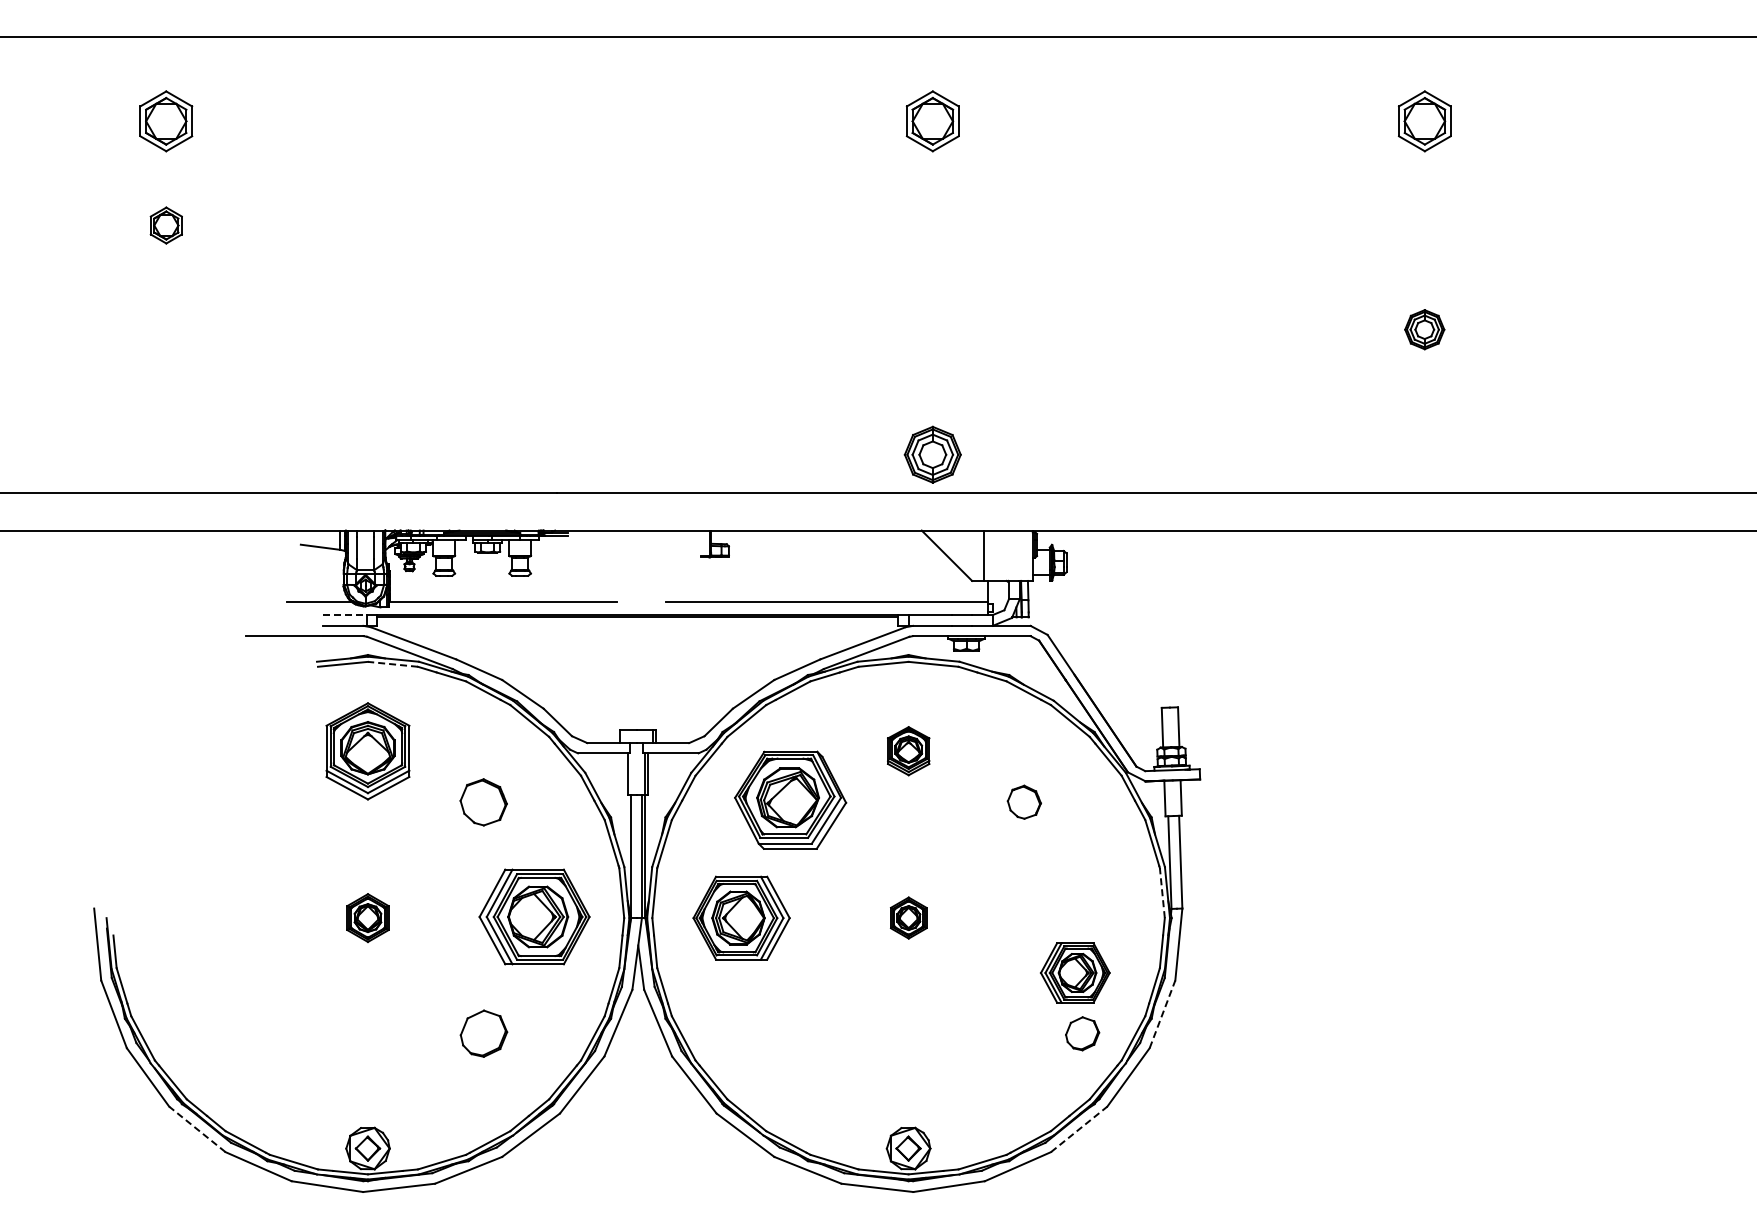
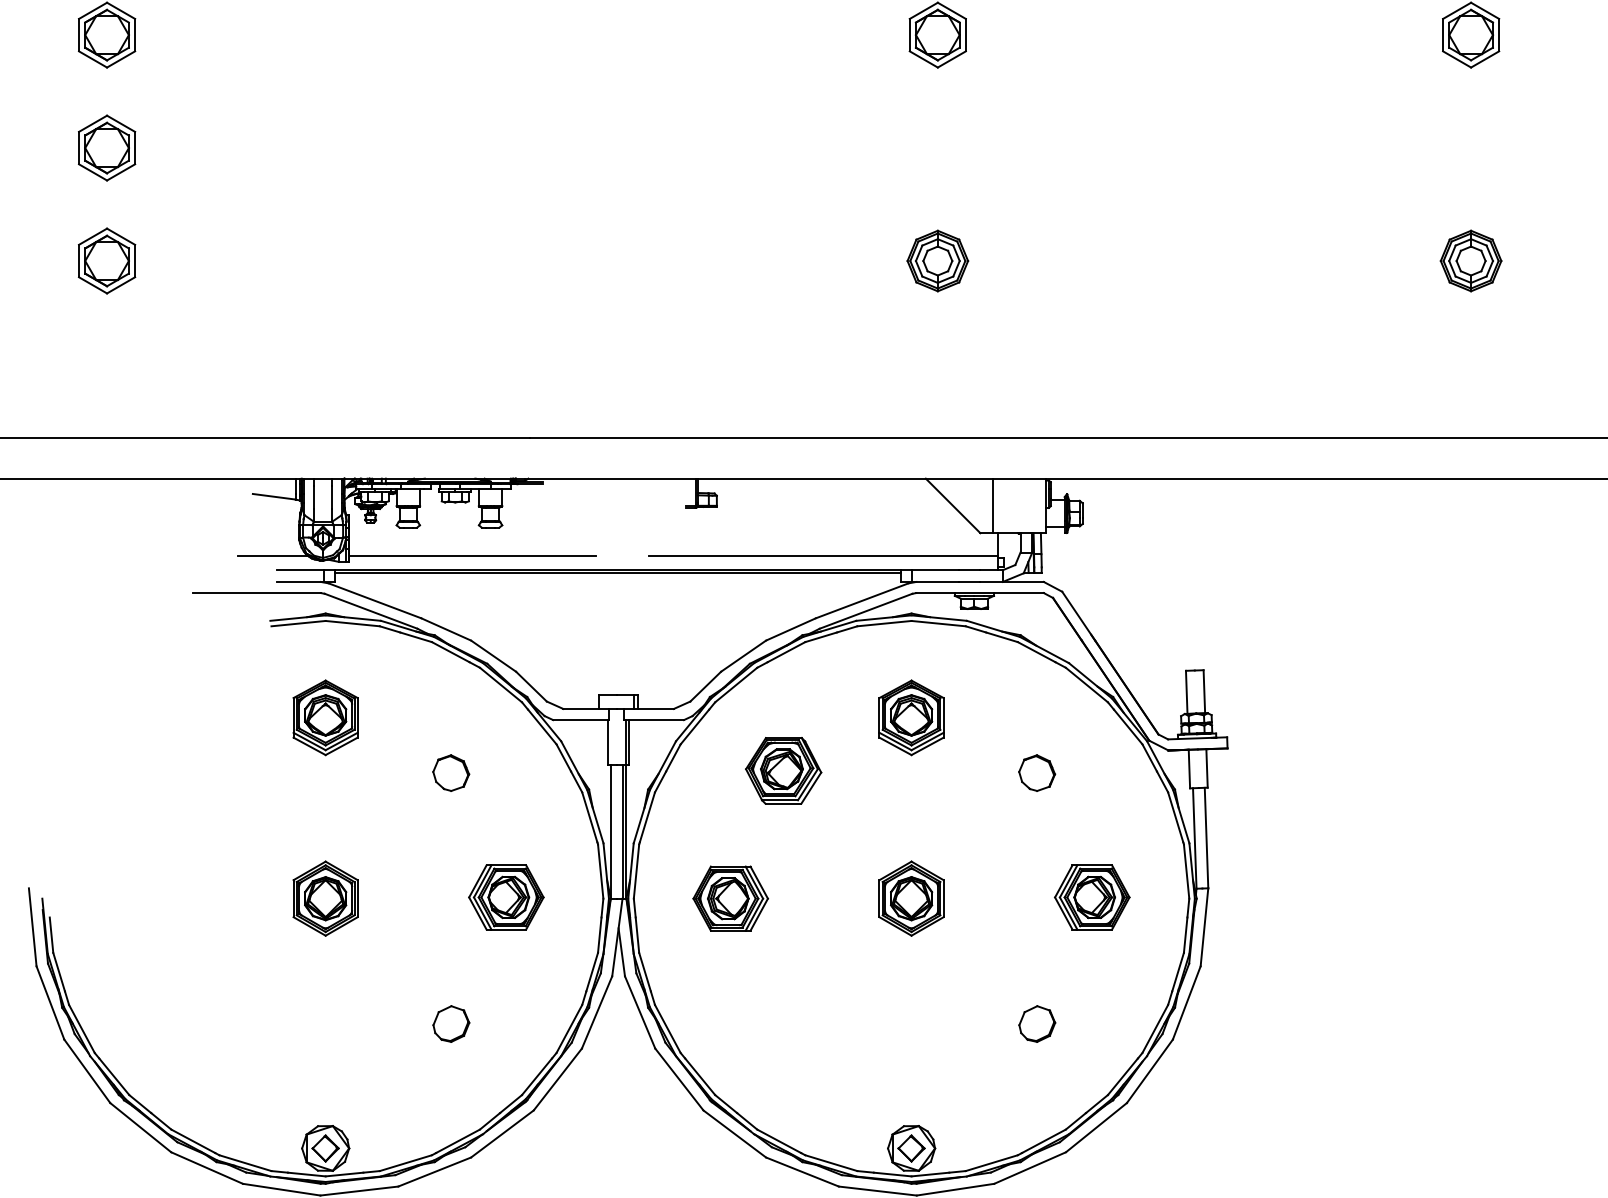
part: (166, 225) -> (107, 148), size x1.67
part: (166, 329) -> (107, 260), added
part: (1424, 329) -> (1470, 260), size x1.43
part: (932, 454) -> (937, 260), moved
line: (344, 615) -> (300, 570), dashed -> solid
line: (392, 664) -> (352, 623), dashed -> solid
part: (367, 750) -> (325, 717), size x0.71
part: (908, 750) -> (911, 717), size x1.43
part: (790, 799) -> (783, 770), size x0.62
part: (483, 801) -> (450, 772), size x0.71
line: (1162, 892) -> (1186, 870), dashed -> solid
part: (534, 916) -> (506, 896), size x0.62
part: (367, 917) -> (325, 898), size x1.43
part: (741, 917) -> (730, 898), size x0.71
part: (908, 917) -> (911, 898), size x1.67
part: (1075, 972) -> (1092, 896), moved
line: (1162, 1013) -> (1186, 1002), dashed -> solid
part: (483, 1033) -> (450, 1023), size x0.71
part: (1082, 1033) -> (1037, 1023), moved
line: (197, 1129) -> (140, 1127), dashed -> solid
line: (1079, 1129) -> (1096, 1127), dashed -> solid

